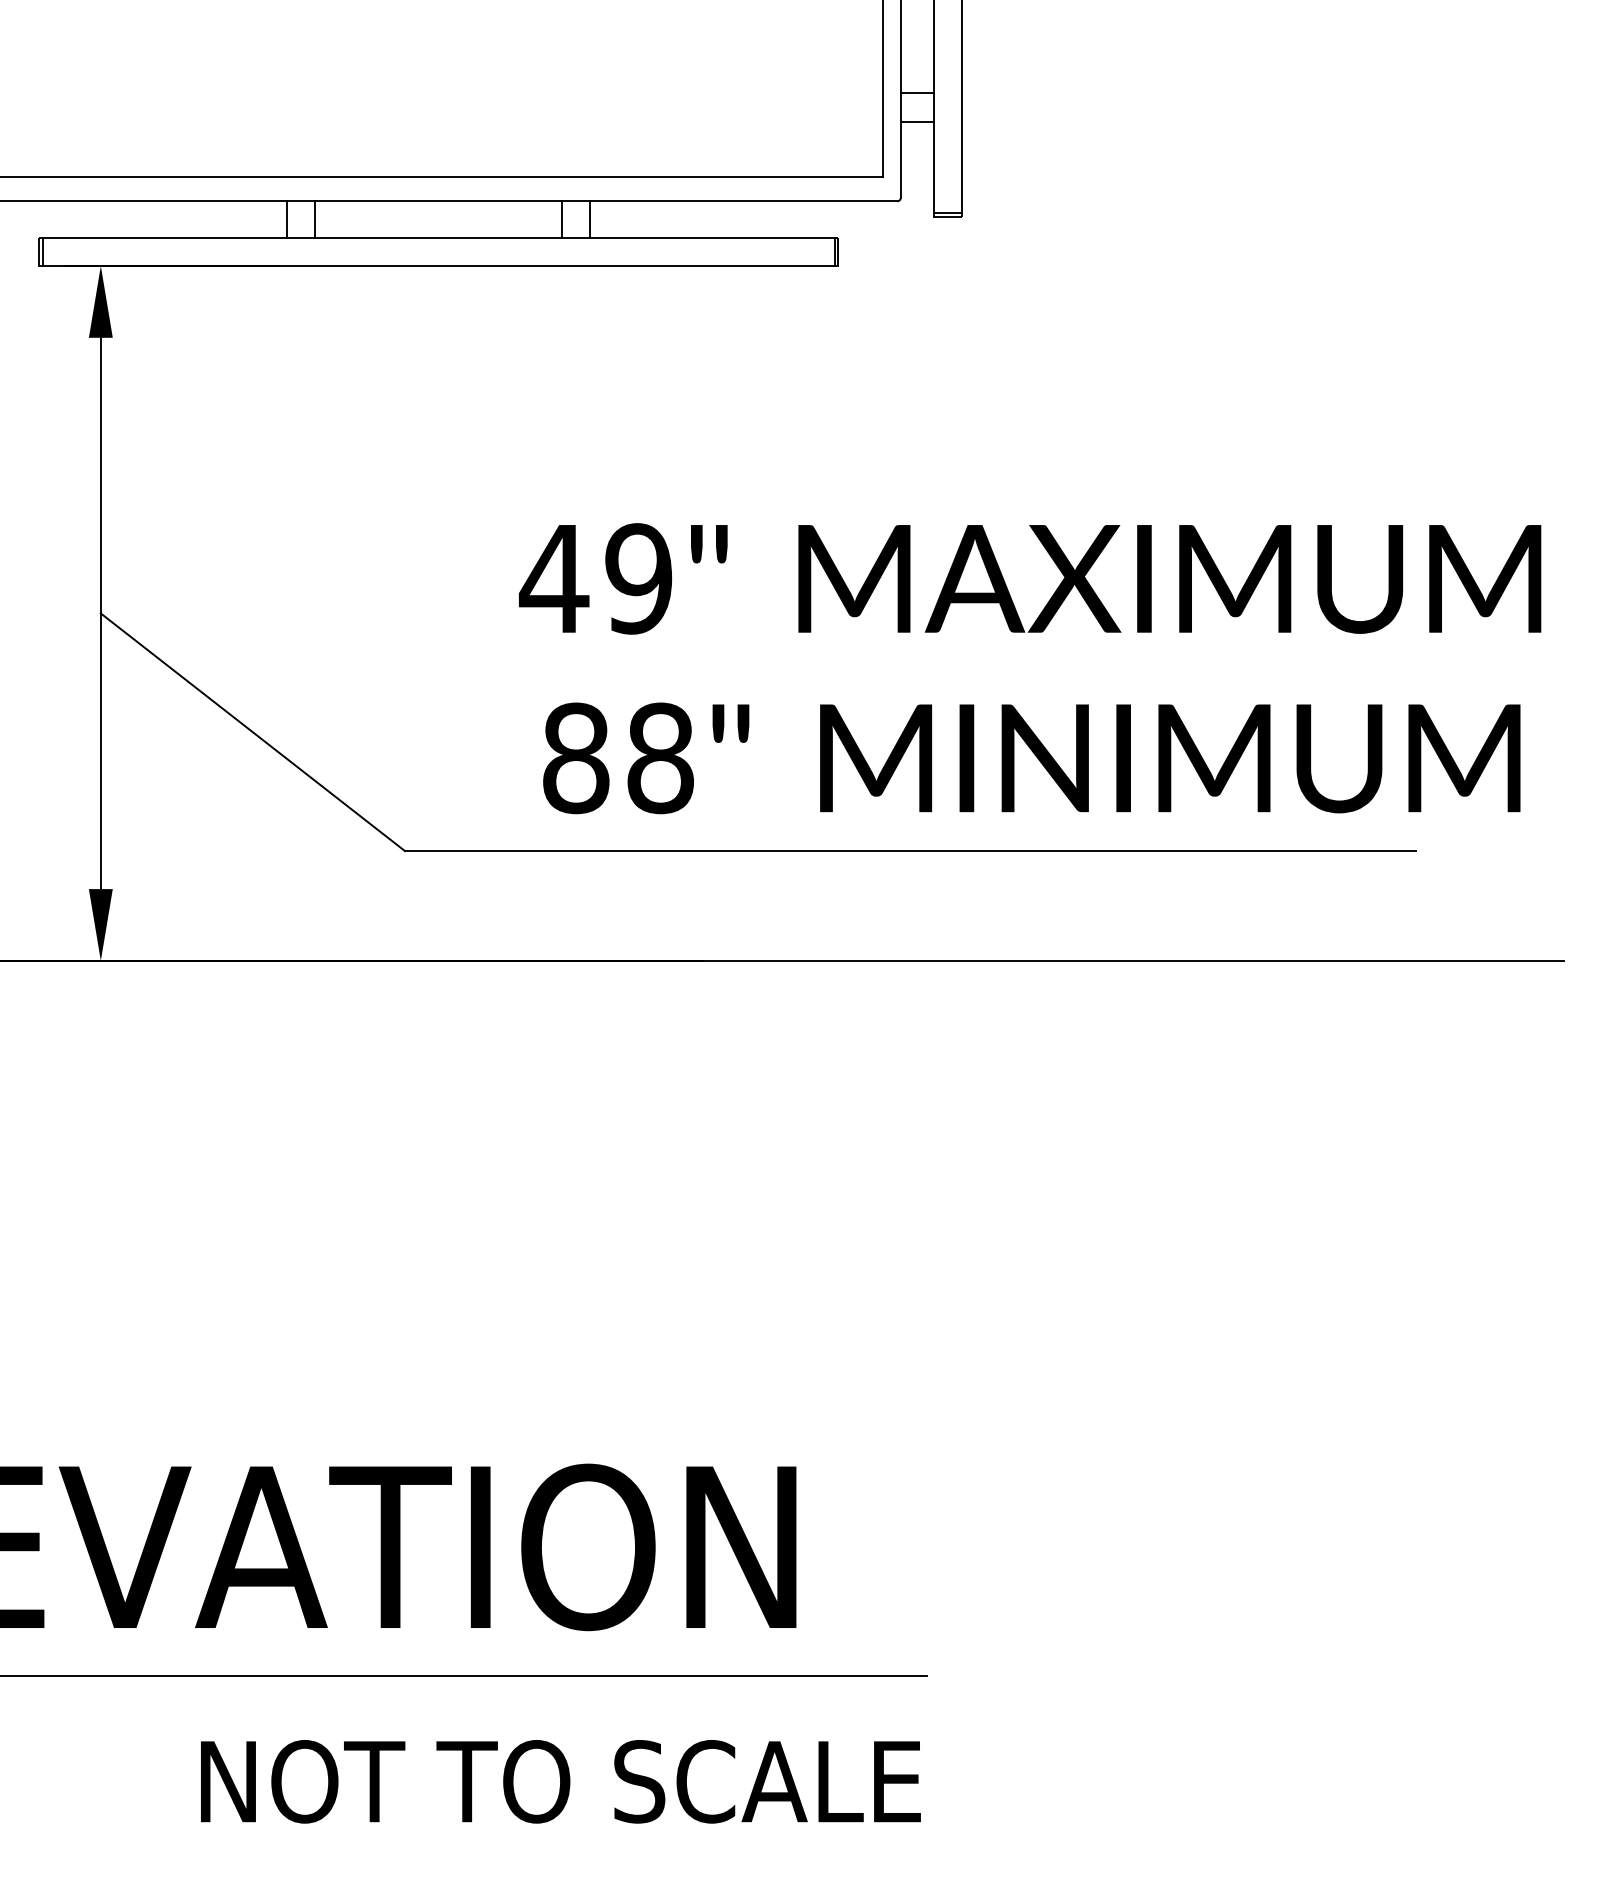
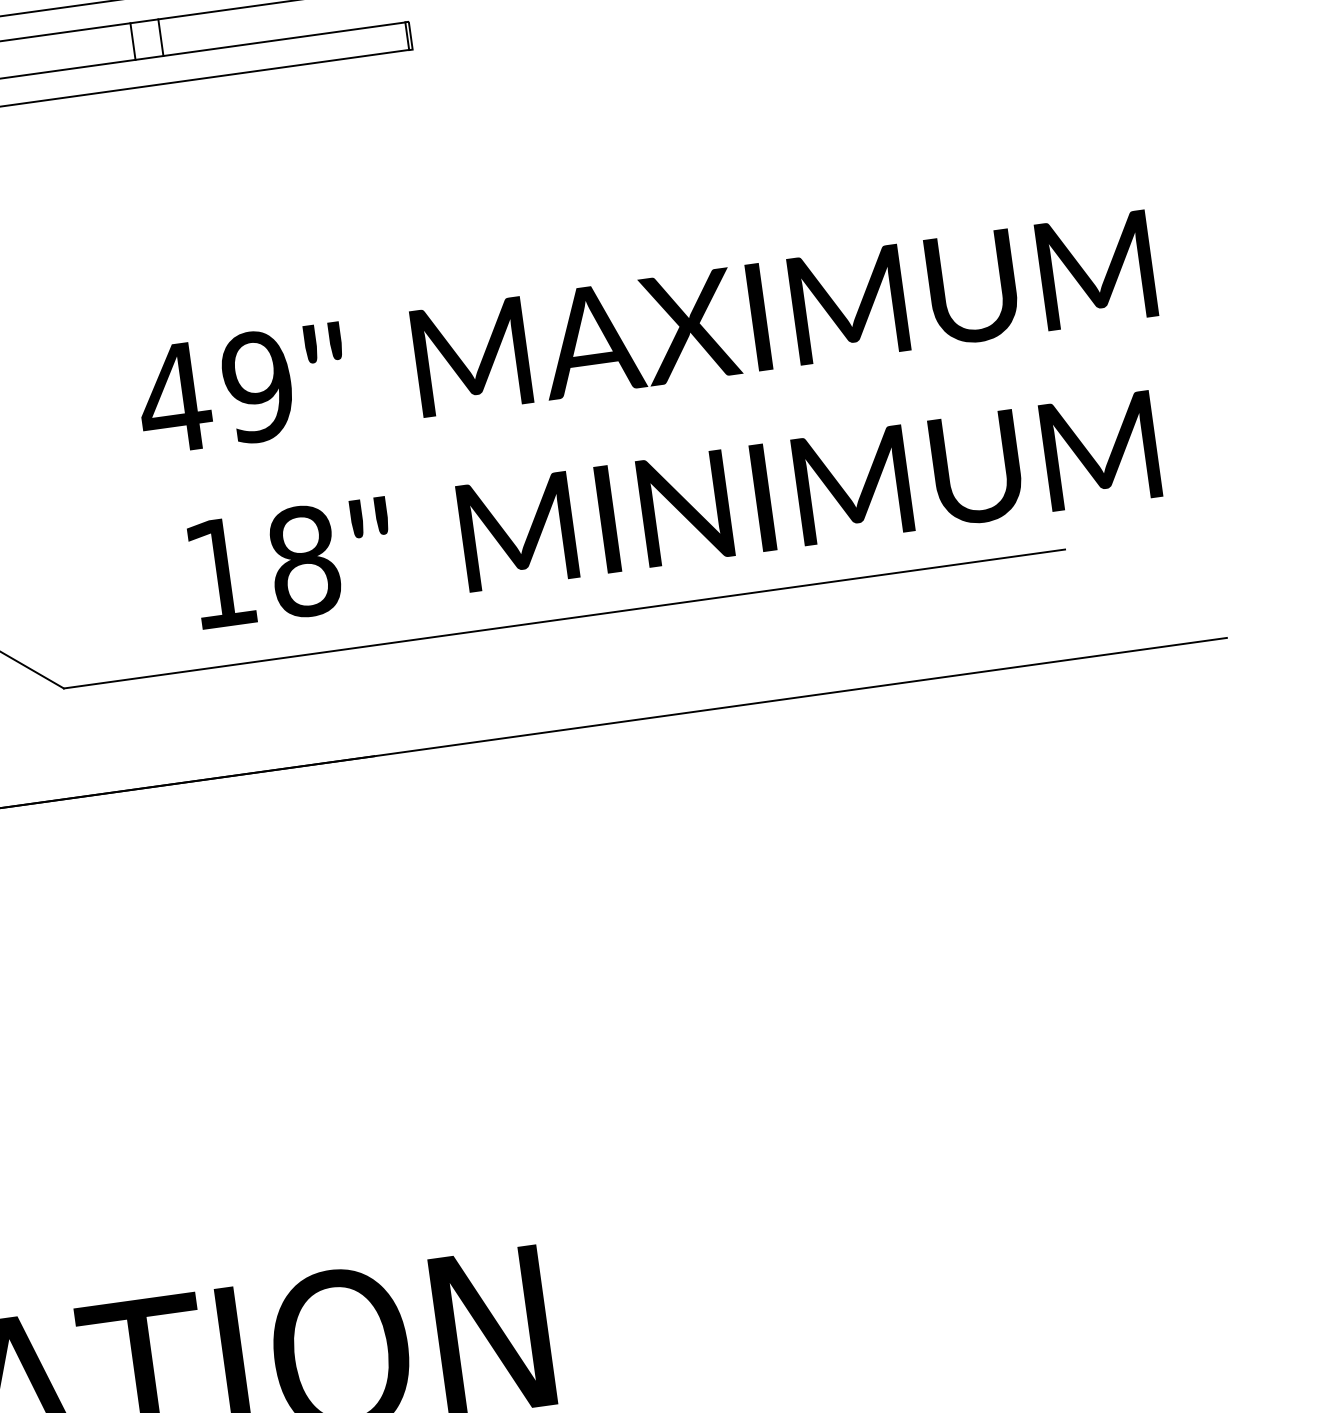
text: (576, 758) -> (221, 573), 88 -> 18

